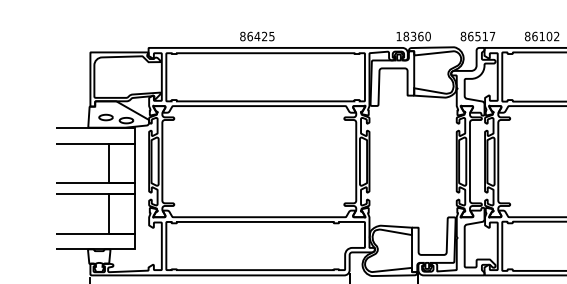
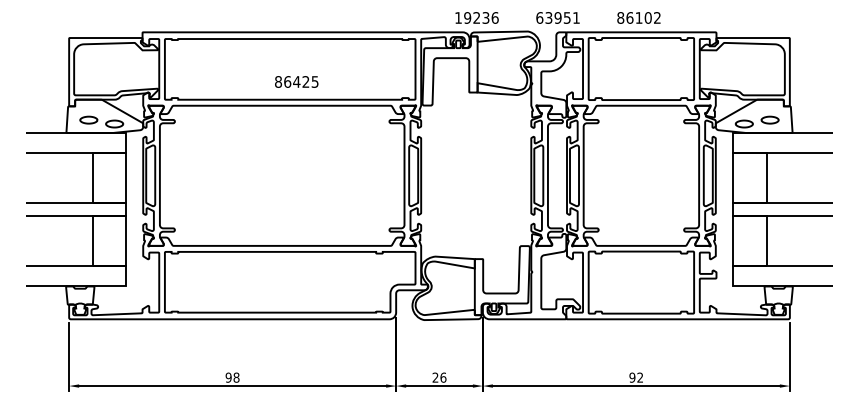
text: (257, 36) -> (296, 81), moved
text: (417, 36) -> (481, 17), 18360 -> 19236
text: (477, 36) -> (557, 17), 86517 -> 63951

